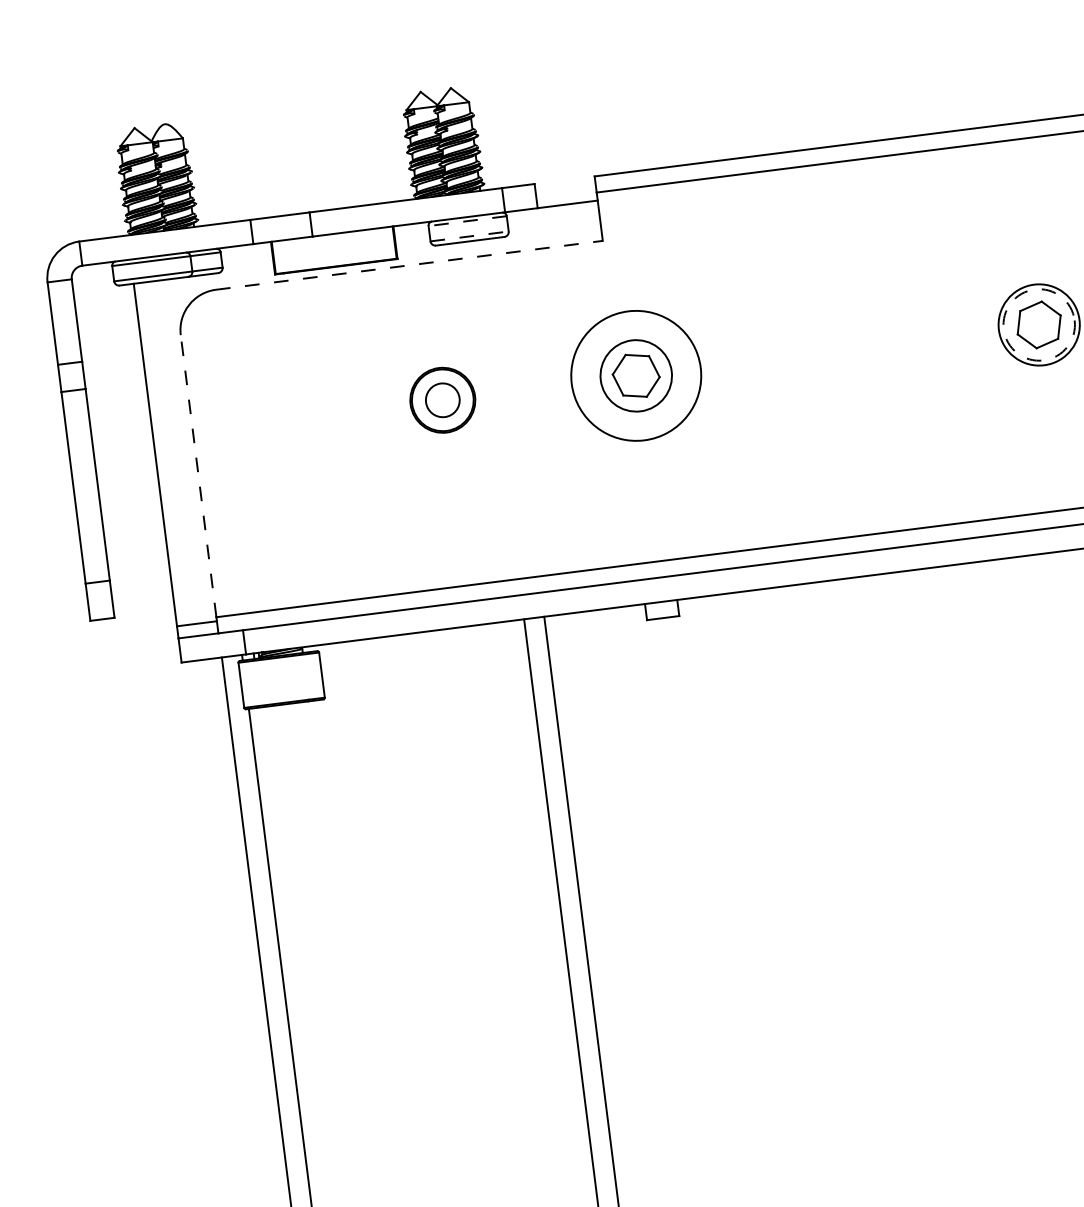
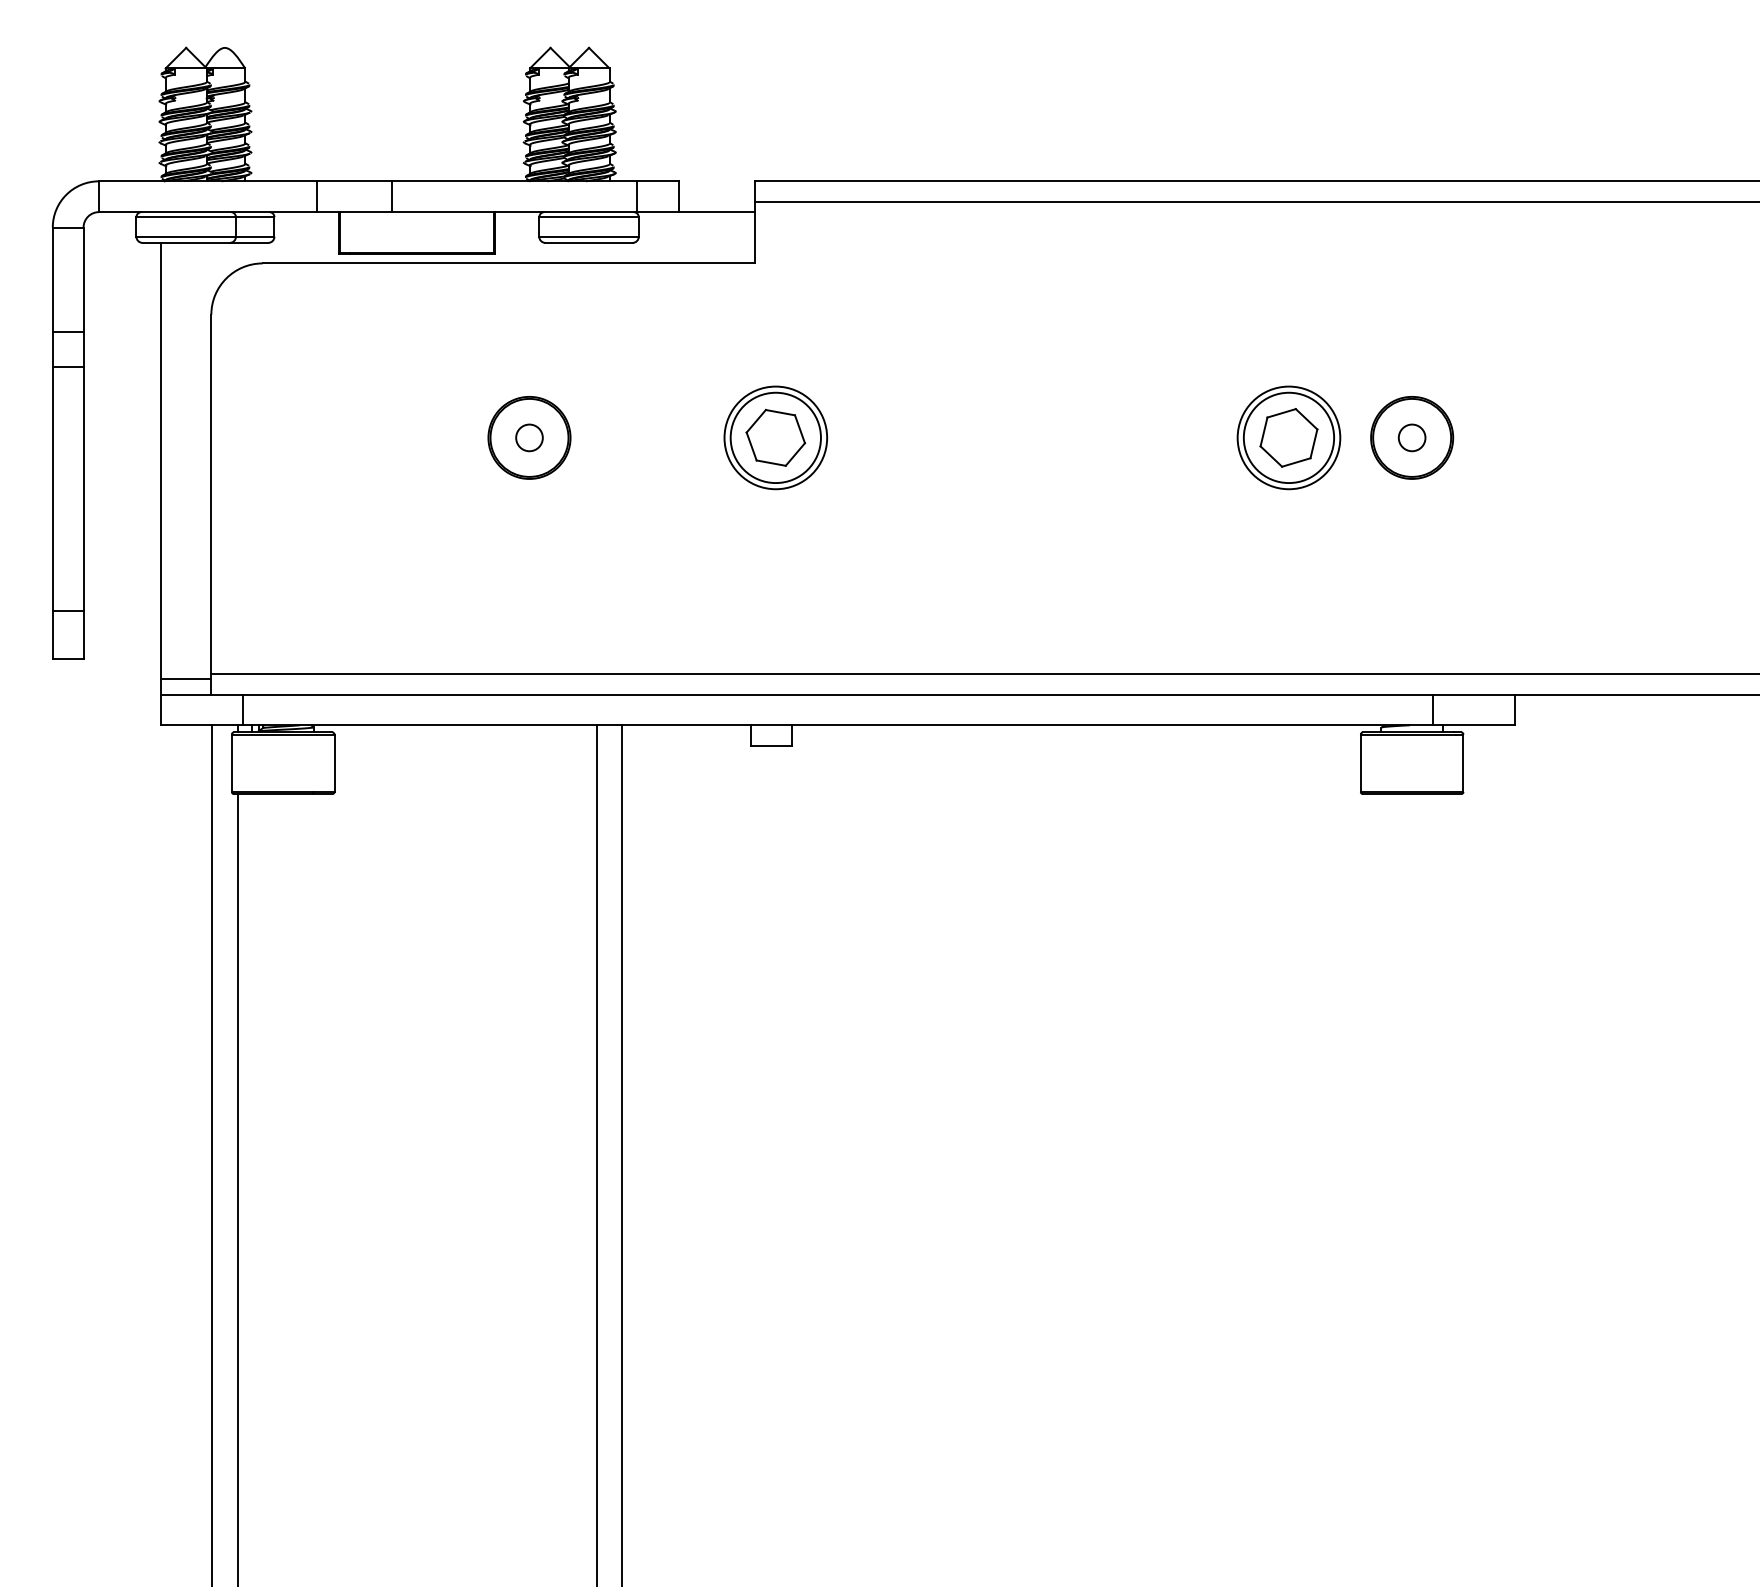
line: (468, 221) -> (589, 217), dashed -> solid
line: (469, 236) -> (589, 236), dashed -> solid
line: (409, 265) -> (509, 263), dashed -> solid
circle: (1038, 324) -> (1288, 437), dashed -> solid
circle: (635, 375) -> (775, 437), size x0.62
circle: (442, 399) -> (529, 437), size x0.62
line: (198, 476) -> (211, 494), dashed -> solid

